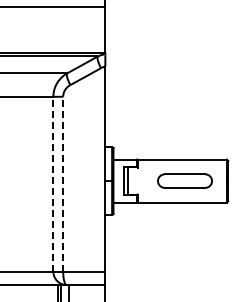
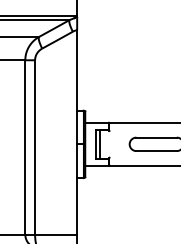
line: (53, 183) -> (25, 146), dashed -> solid
line: (63, 183) -> (35, 146), dashed -> solid

